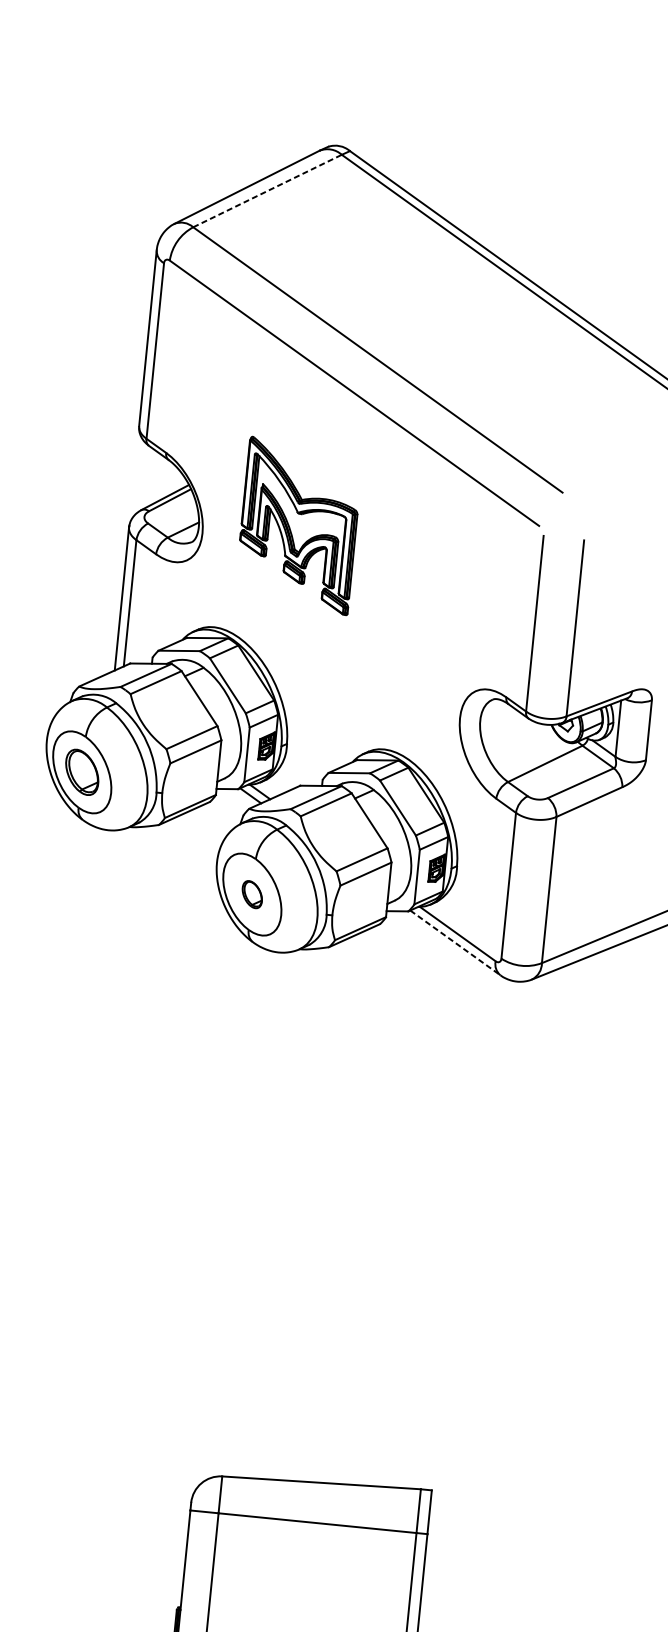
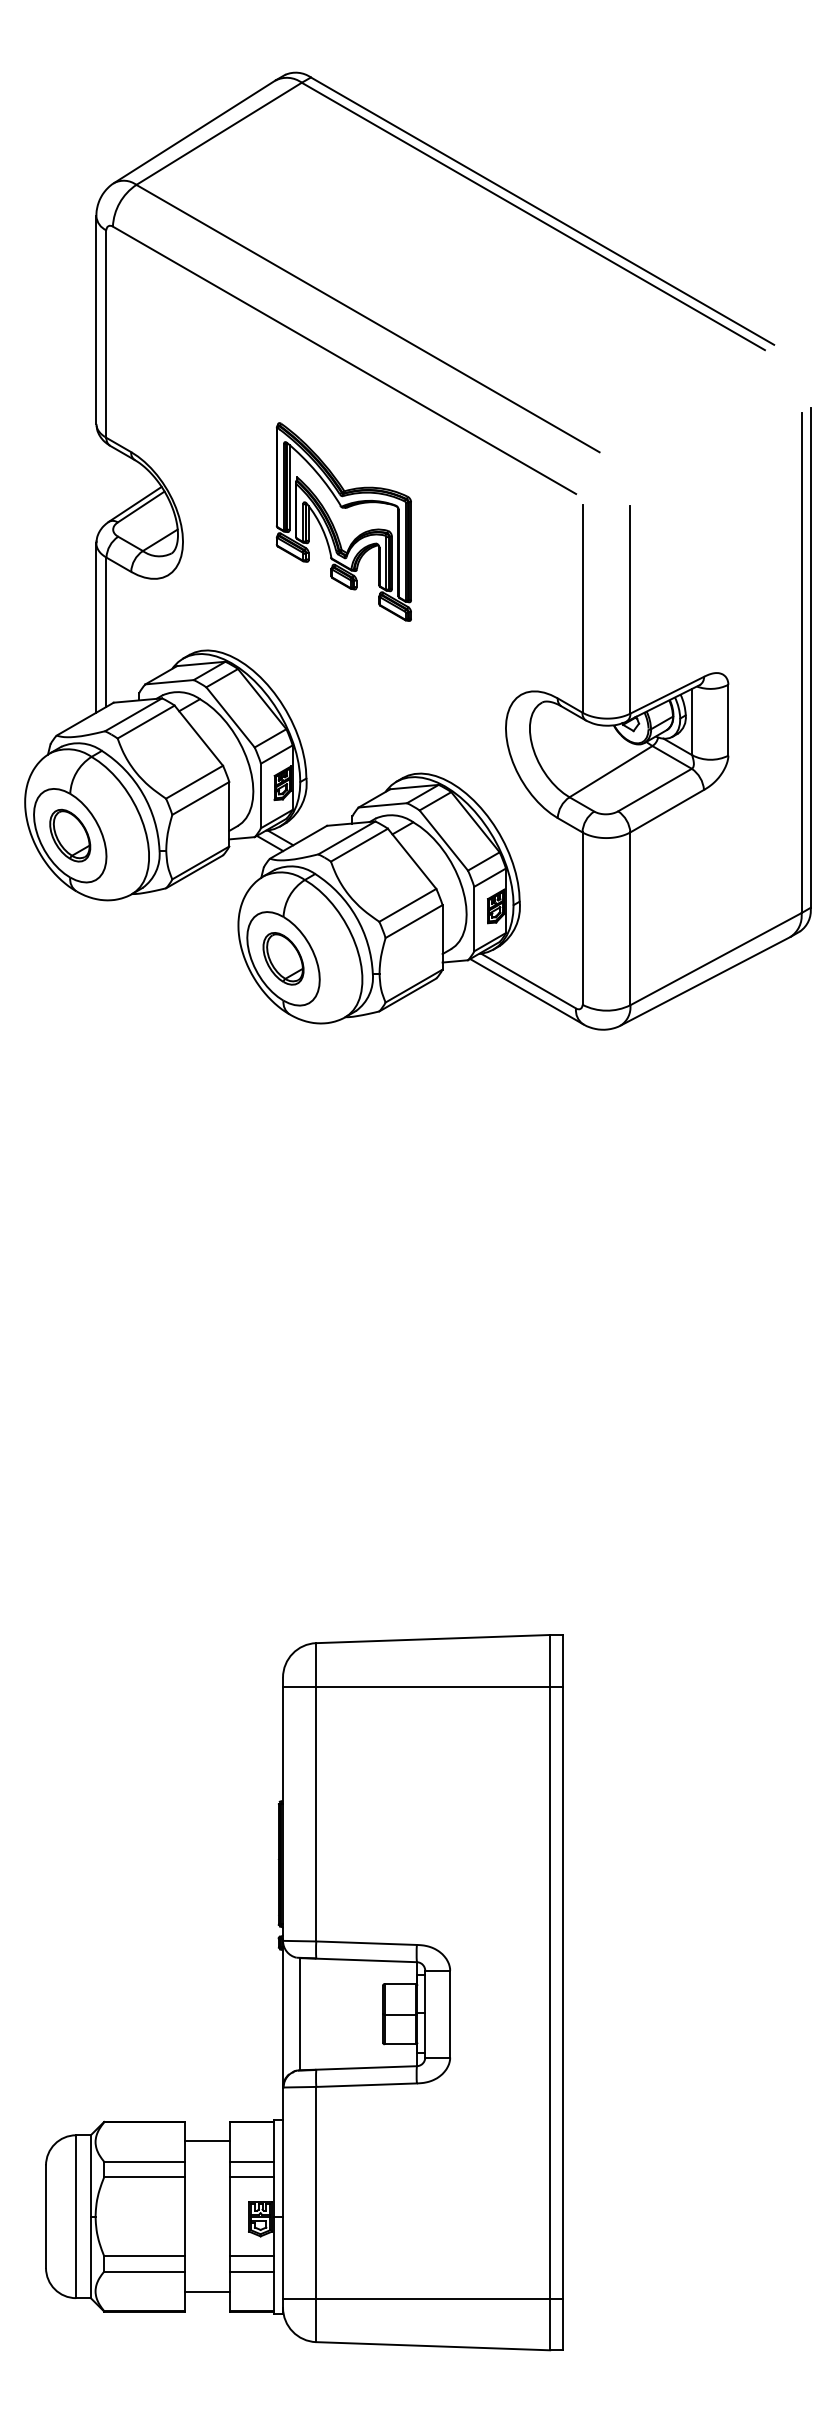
line: (267, 190) -> (219, 133), dashed -> solid
part: (298, 525) -> (343, 521), moved
part: (252, 894) -> (283, 958), size x1.67
line: (456, 942) -> (527, 991), dashed -> solid

